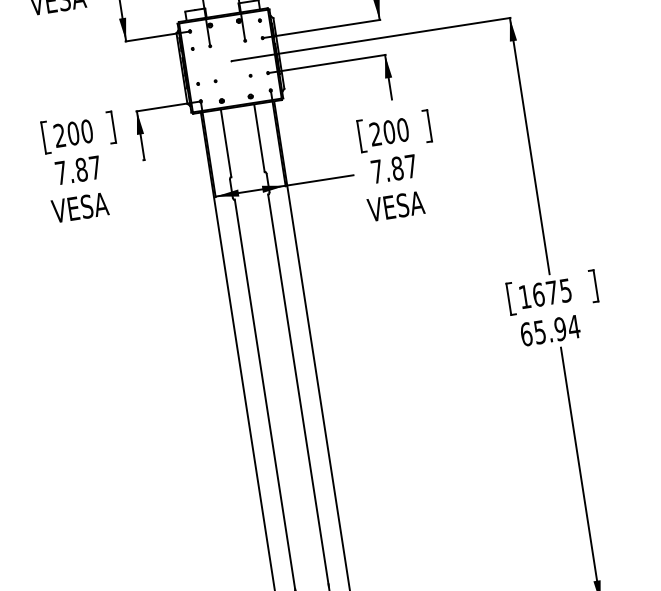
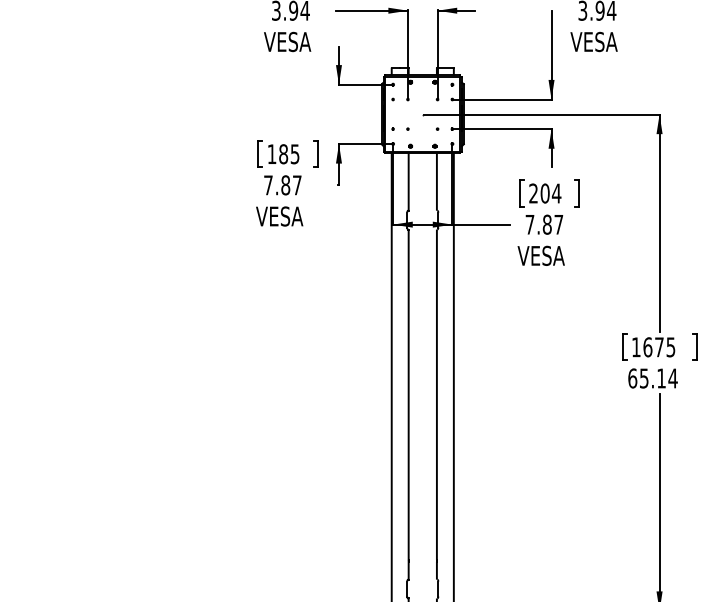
text: (402, 130) -> (556, 193), 200 -> 204
text: (73, 133) -> (283, 154), 200 -> 185
text: (560, 329) -> (661, 378), 65.94 -> 65.14

